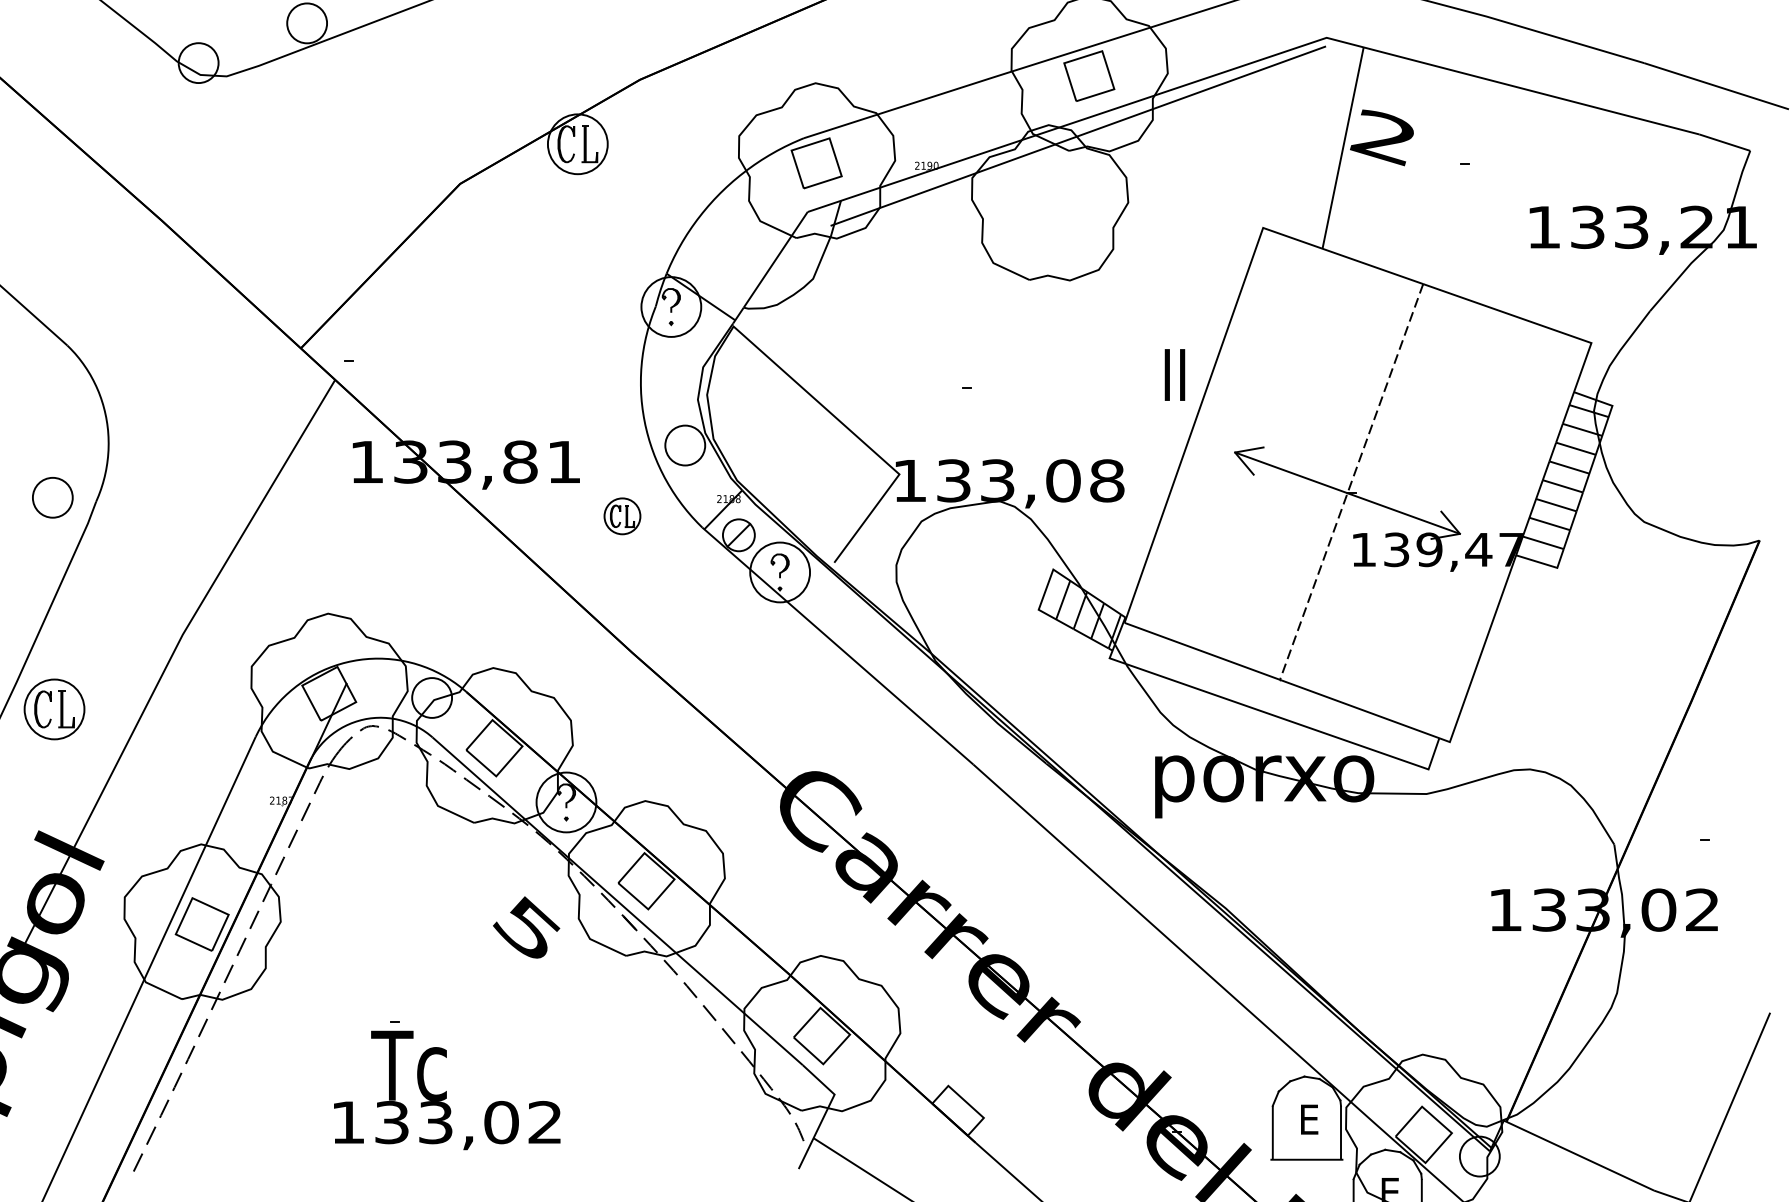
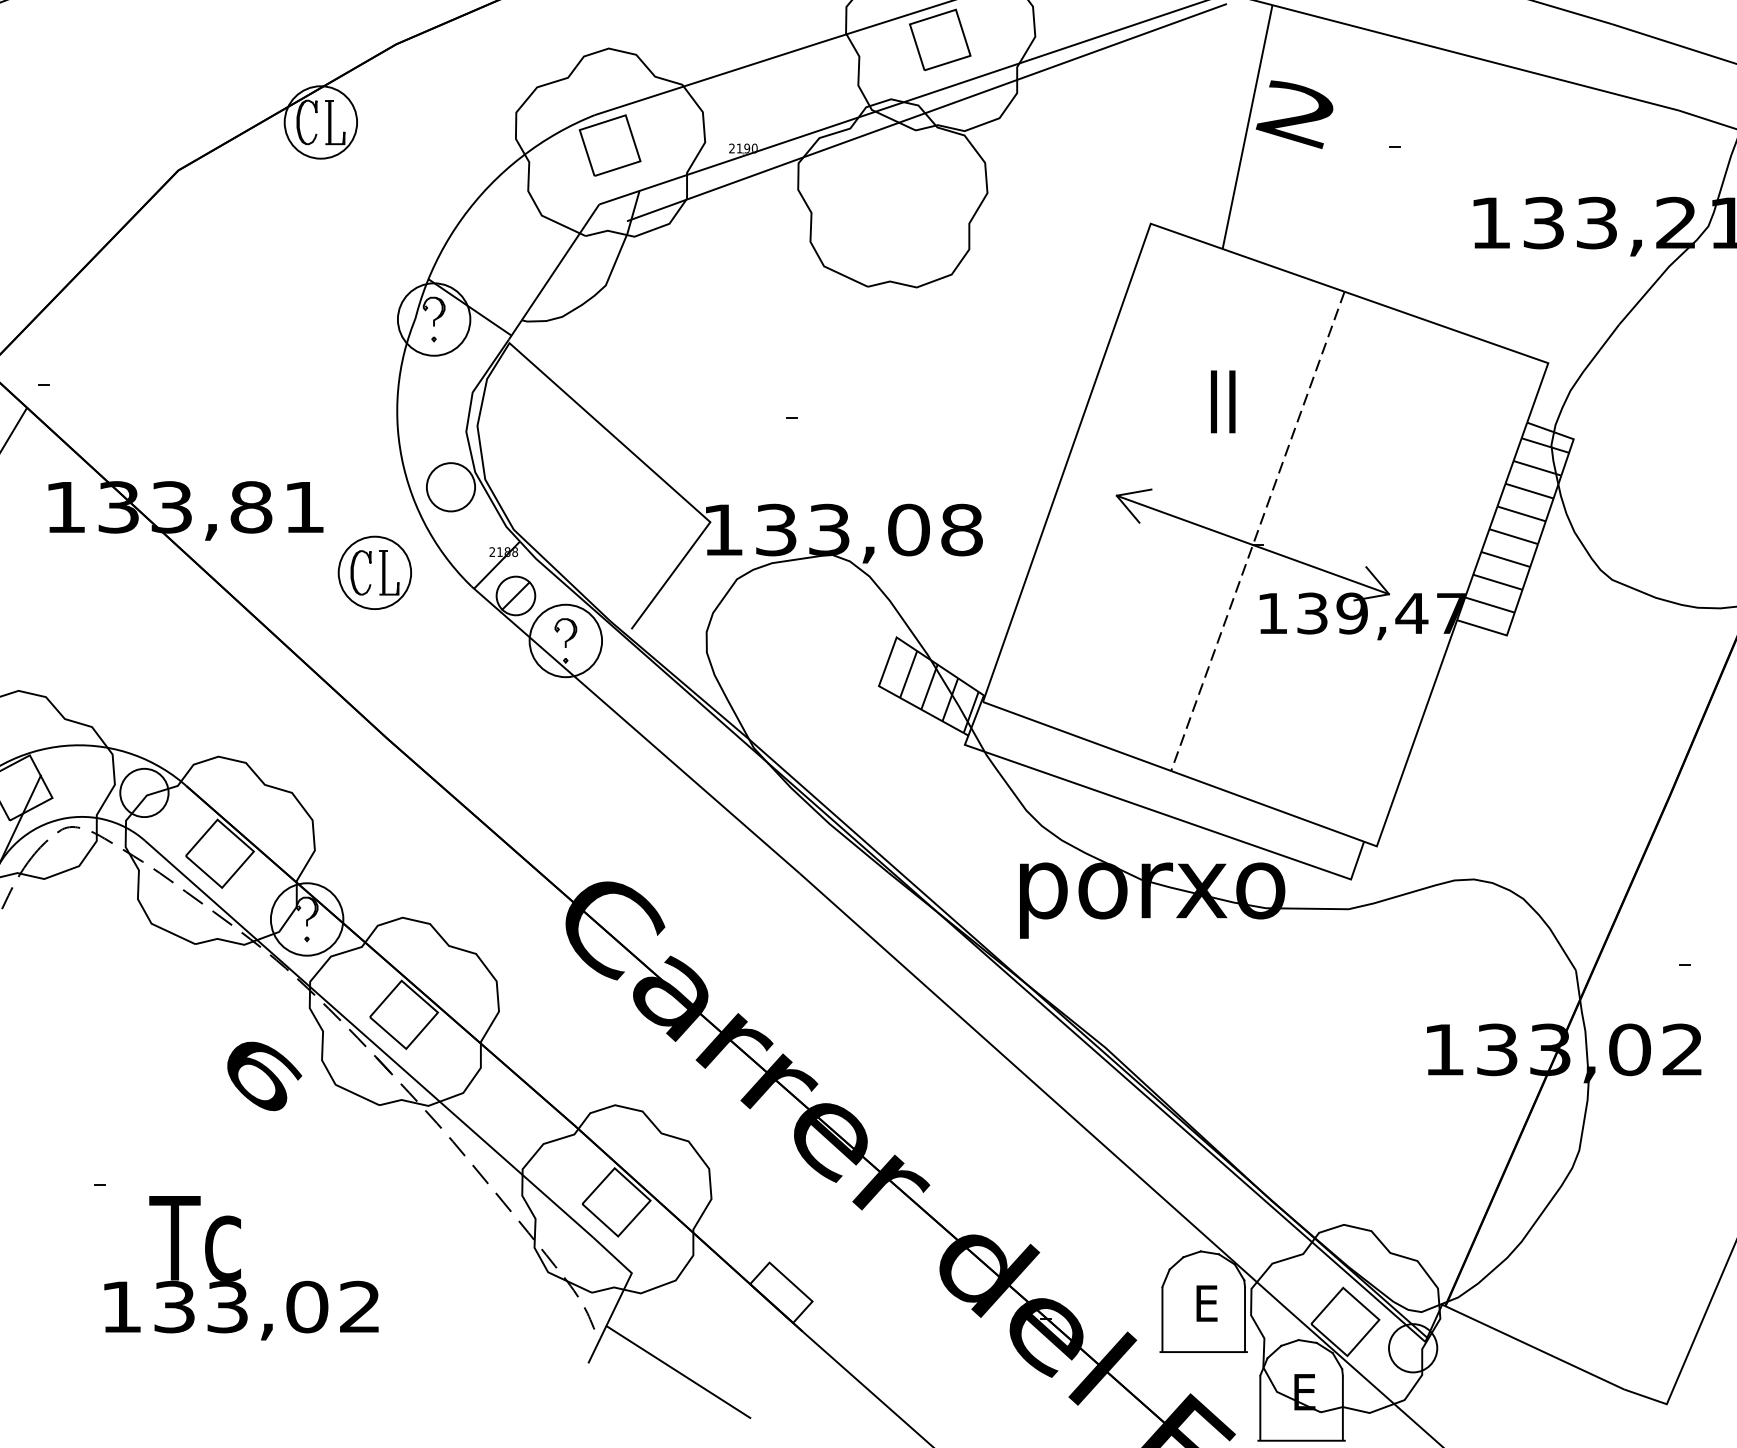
text: (1174, 374) -> (1222, 401), moved
part: (622, 516) -> (374, 573), size x1.67
text: (527, 928) -> (259, 1072), 5 -> 6
text: (447, 1090) -> (241, 1268), moved

